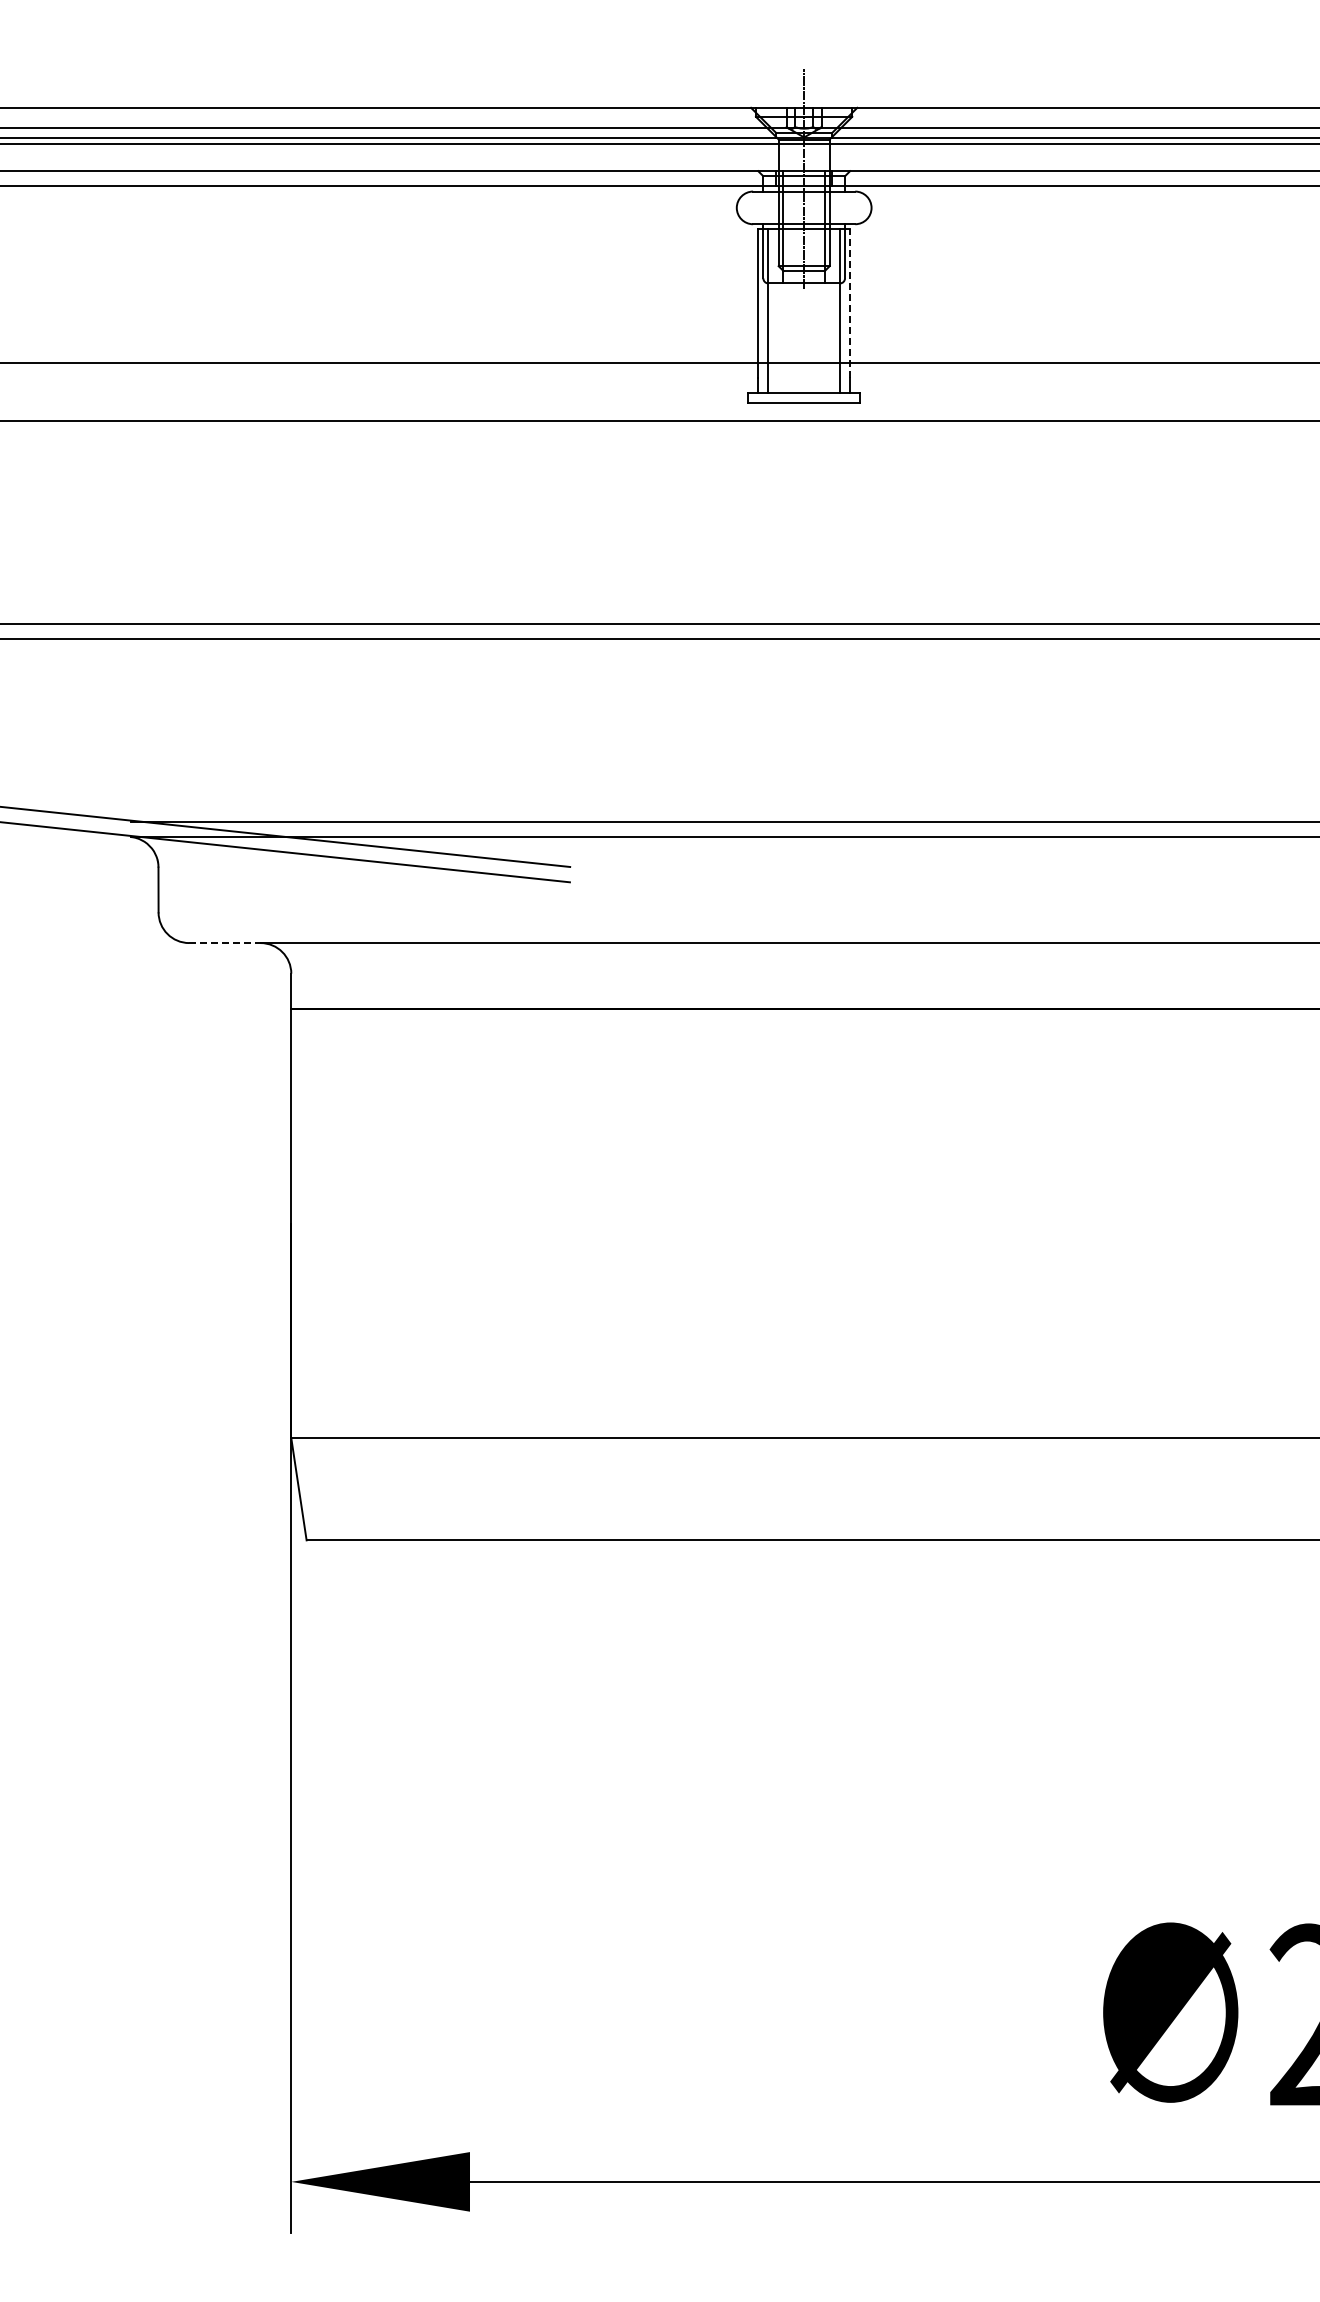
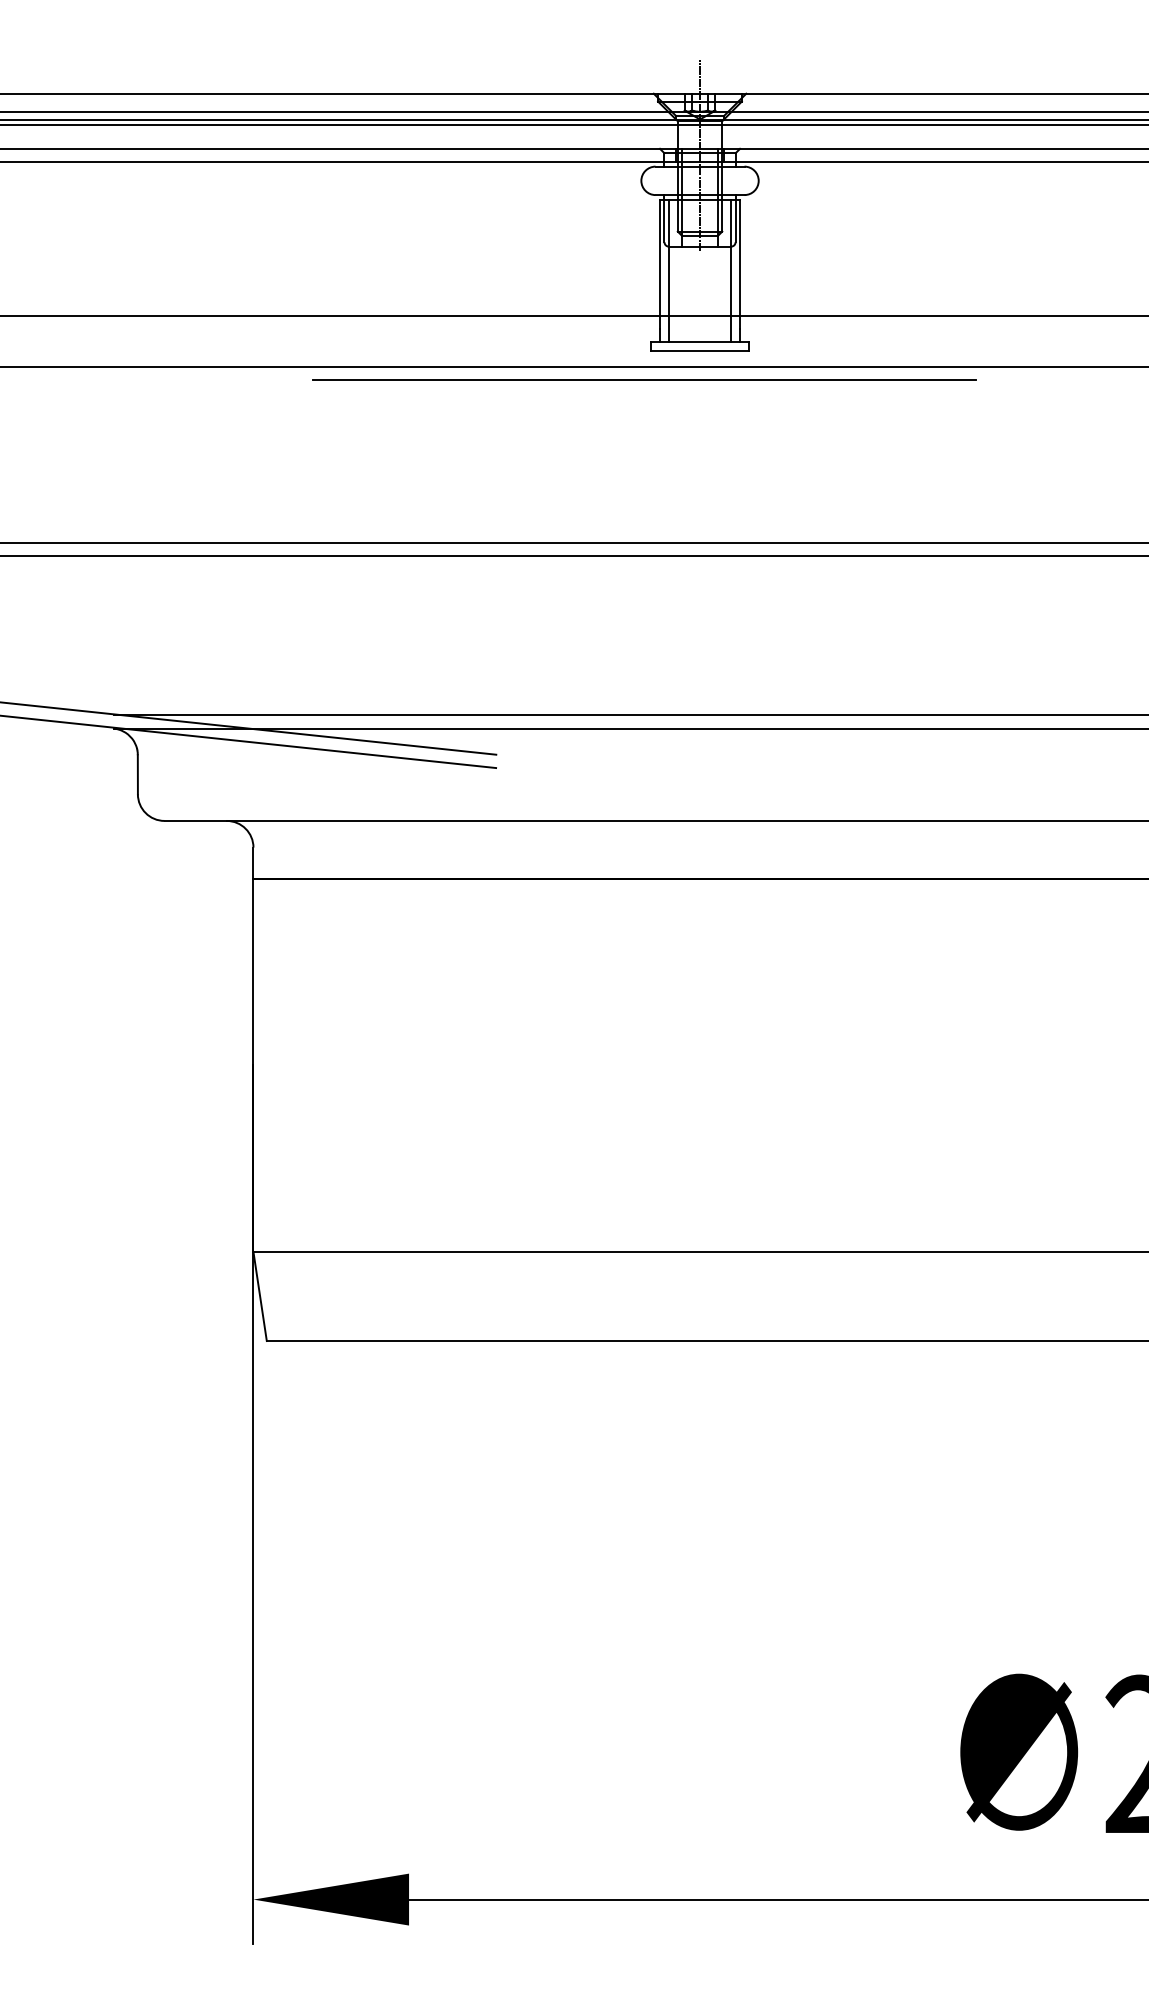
line: (850, 303) -> (740, 264), dashed -> solid
line: (740, 436) -> (644, 379), added
line: (224, 943) -> (195, 821), dashed -> solid

